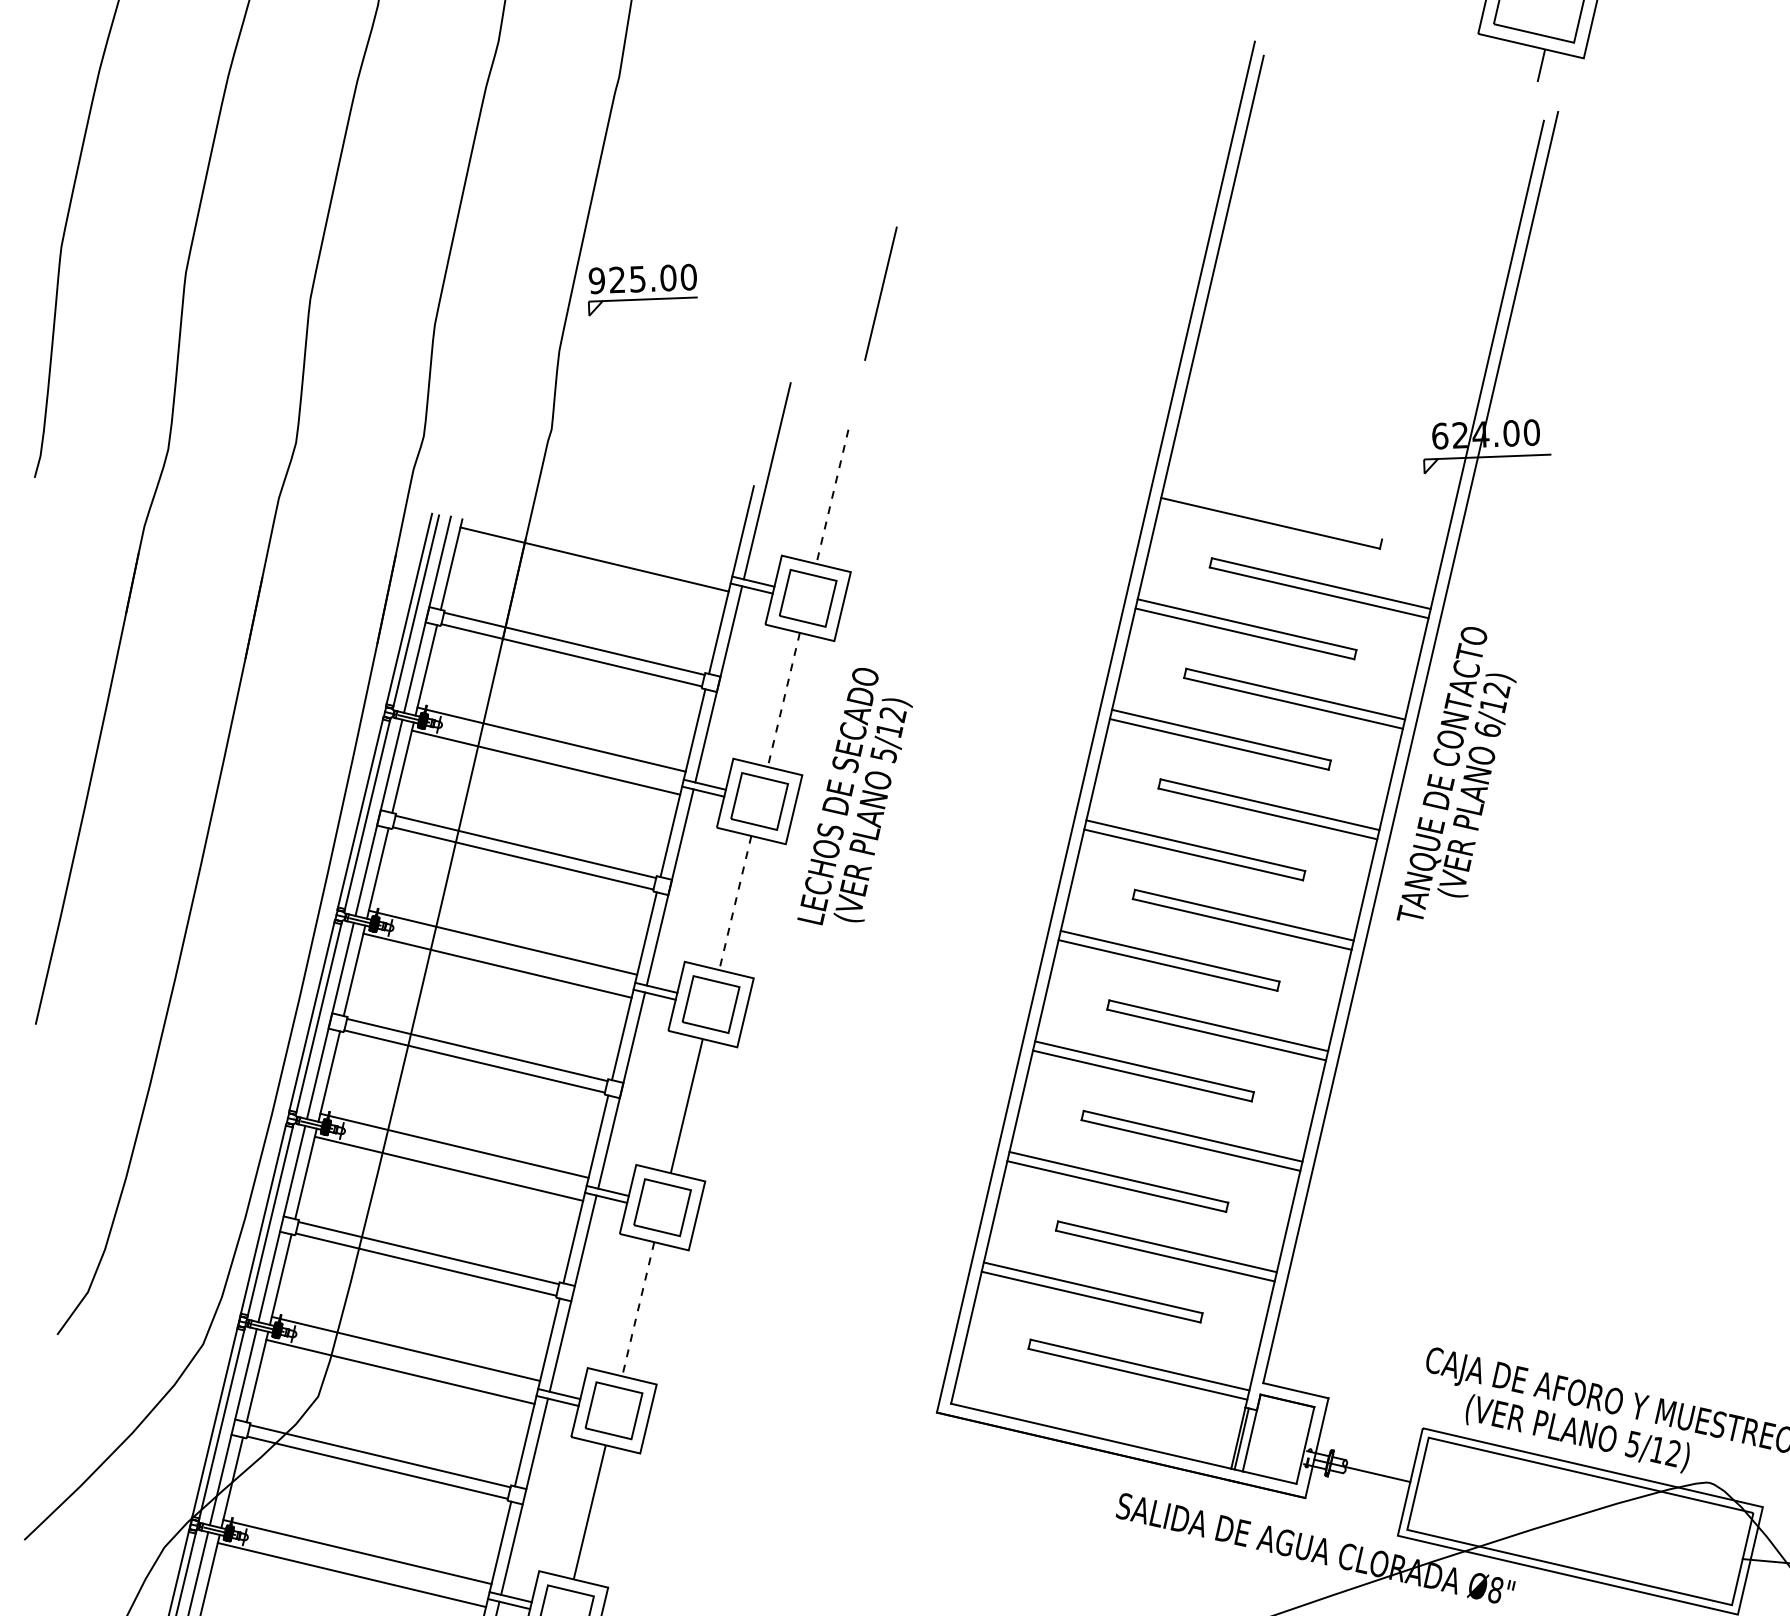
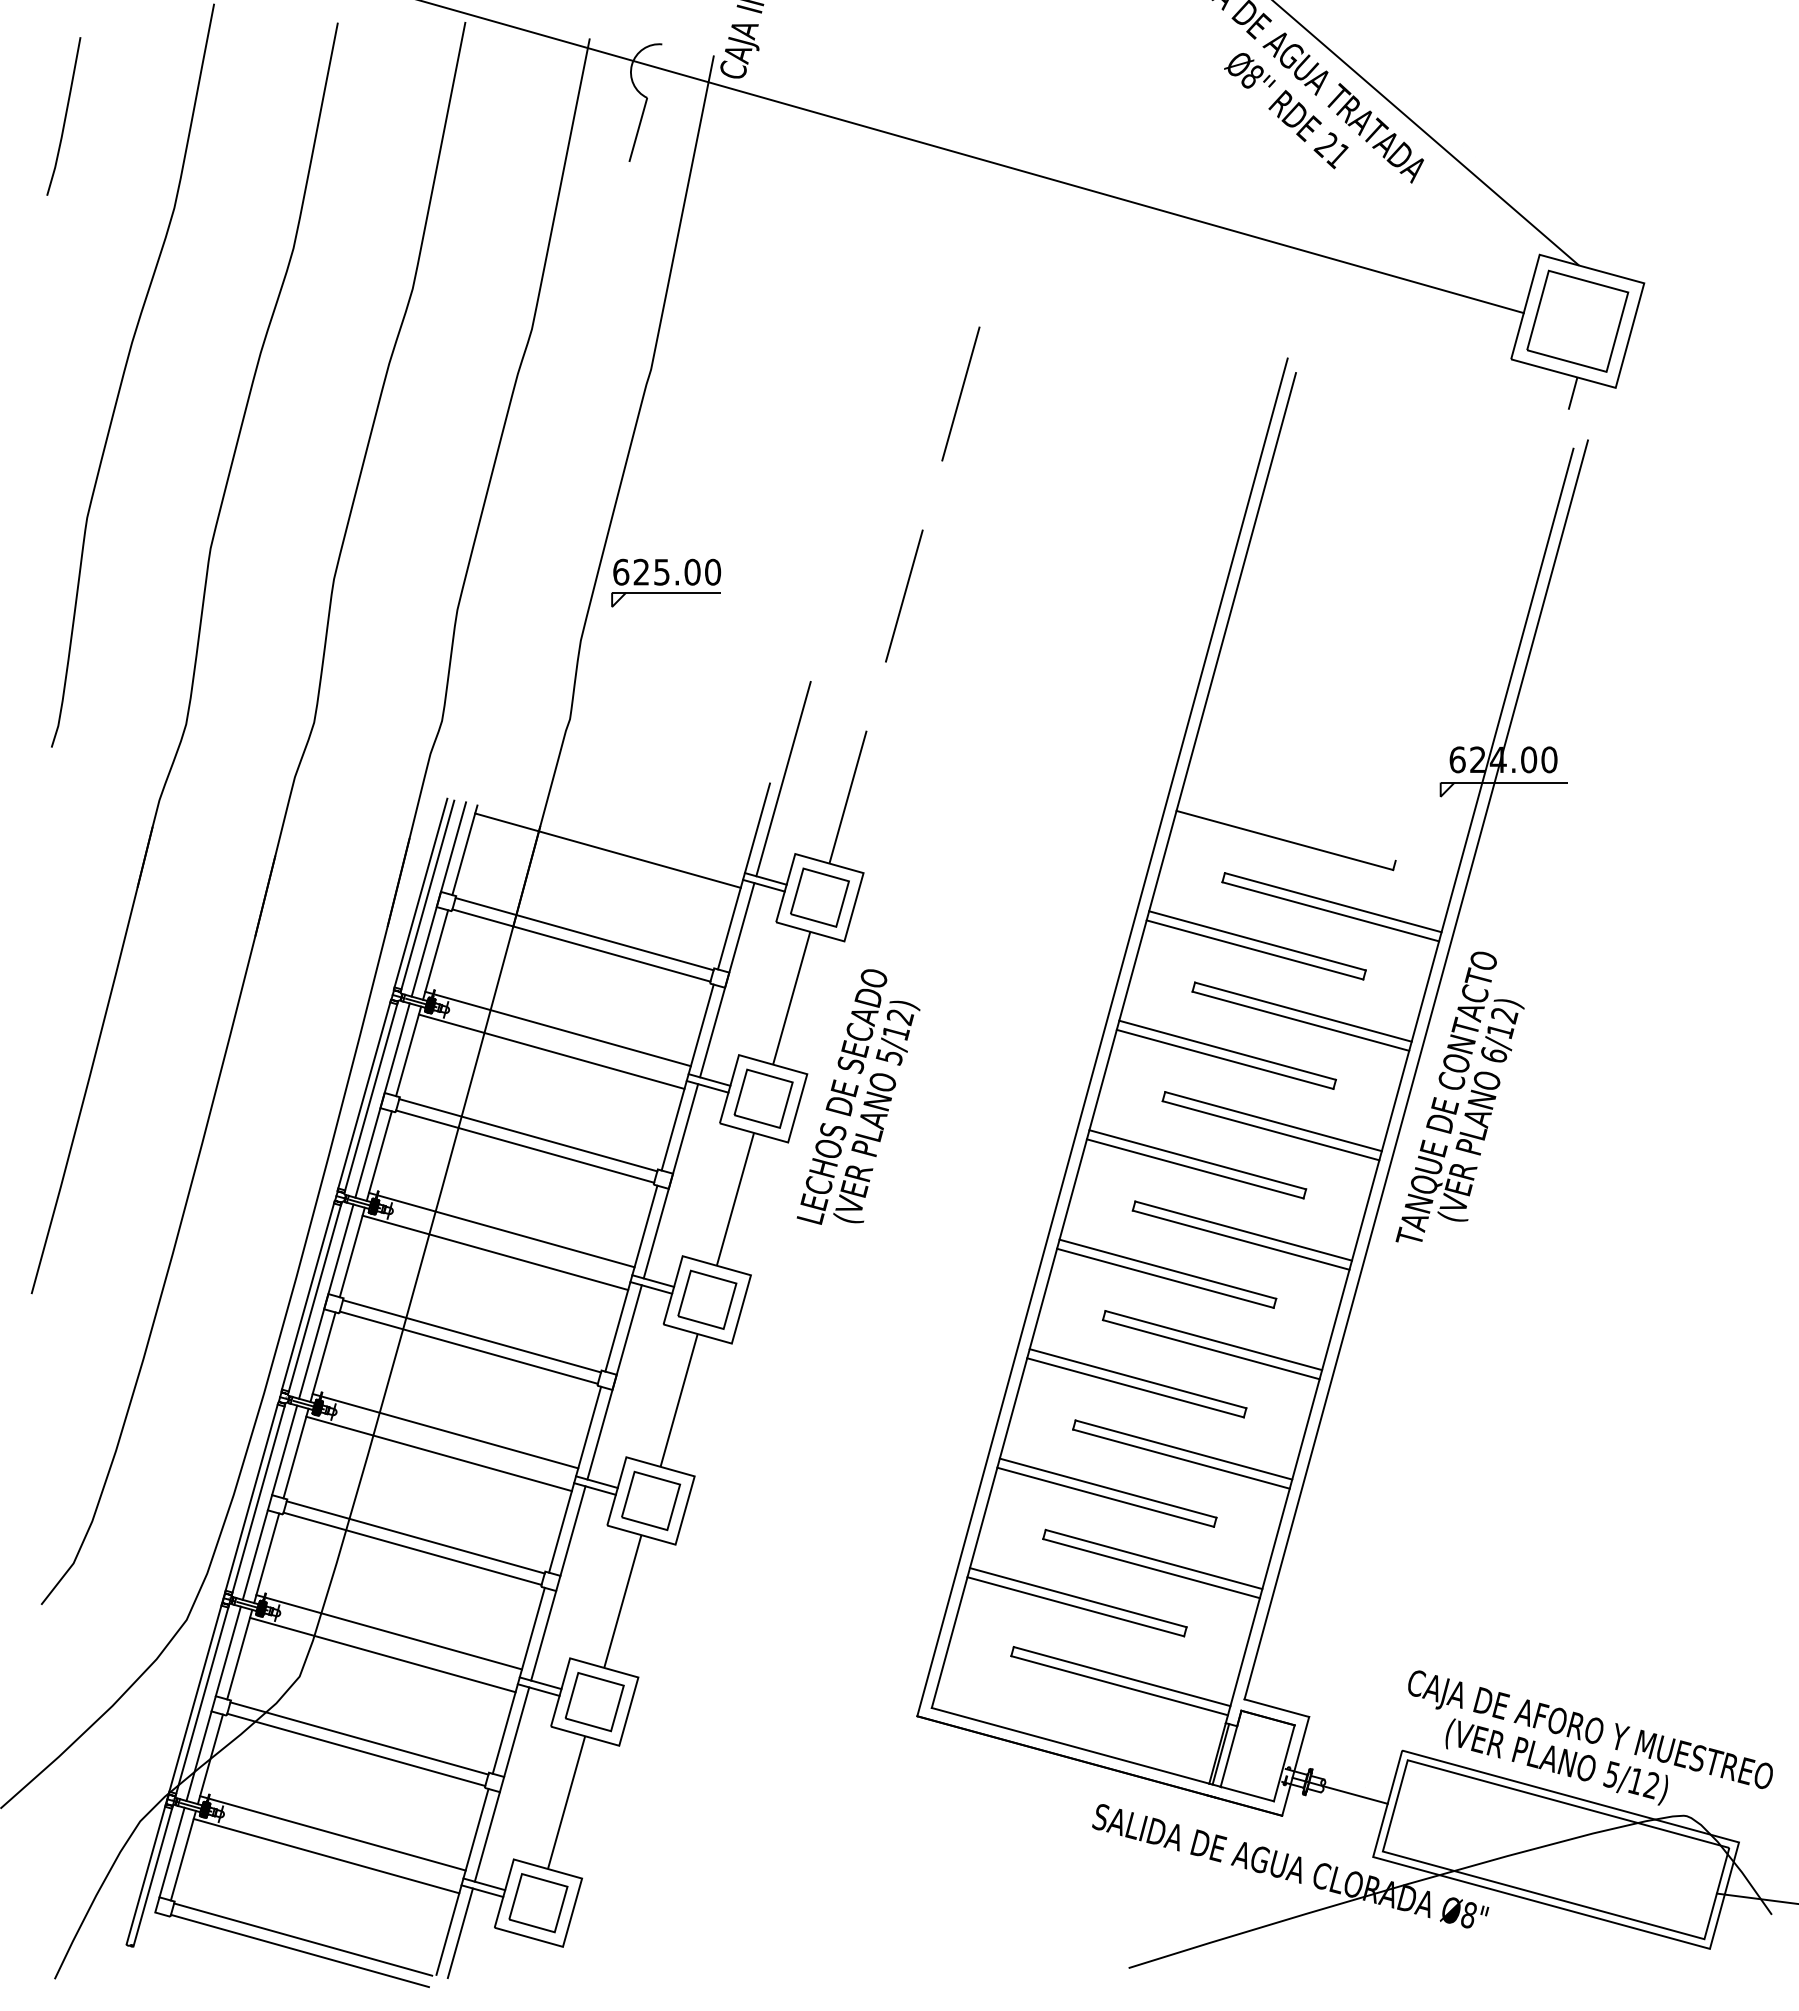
line: (929, 89) -> (960, 393), added
text: (597, 280) -> (621, 571), 925.00 -> 625.00
line: (832, 497) -> (848, 797), dashed -> solid
line: (783, 700) -> (791, 998), dashed -> solid
line: (735, 903) -> (735, 1199), dashed -> solid
line: (637, 1309) -> (622, 1601), dashed -> solid

